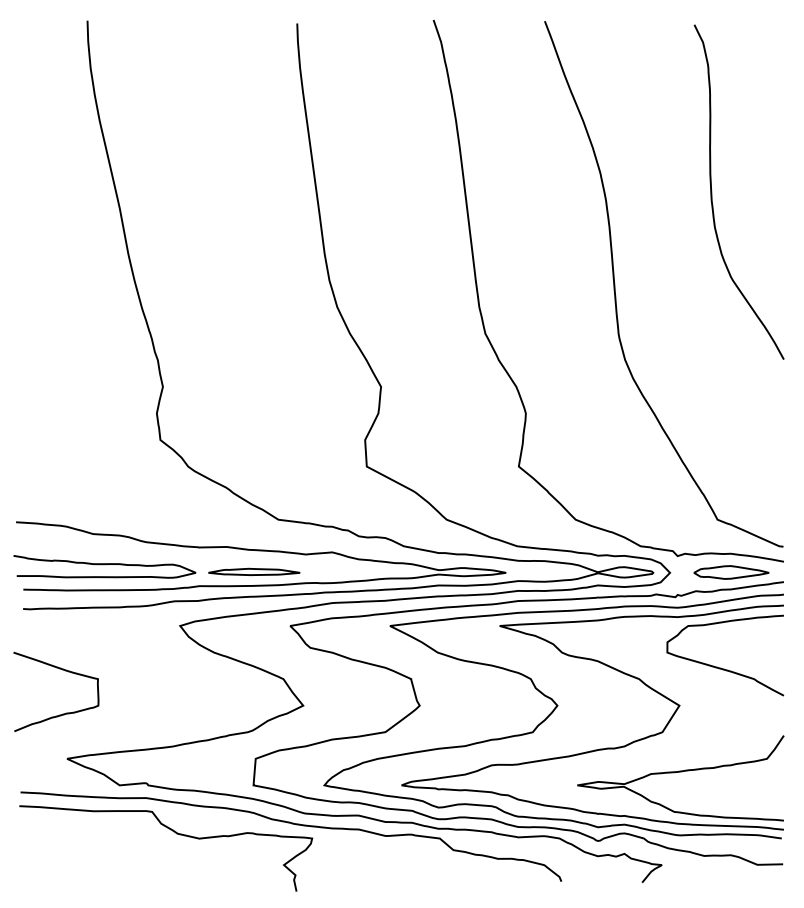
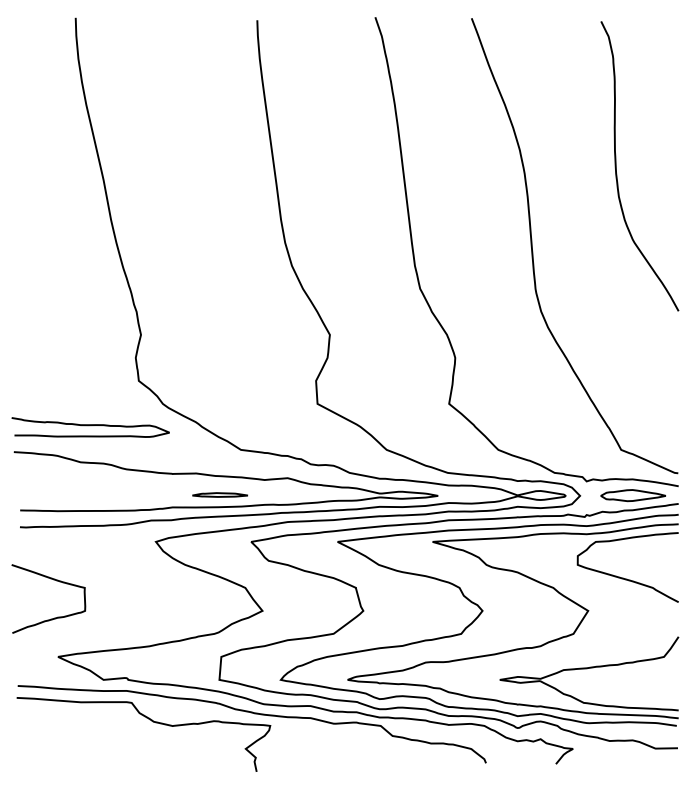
curve: (104, 565) -> (90, 426), moved
part: (254, 571) -> (220, 494), size x0.7

